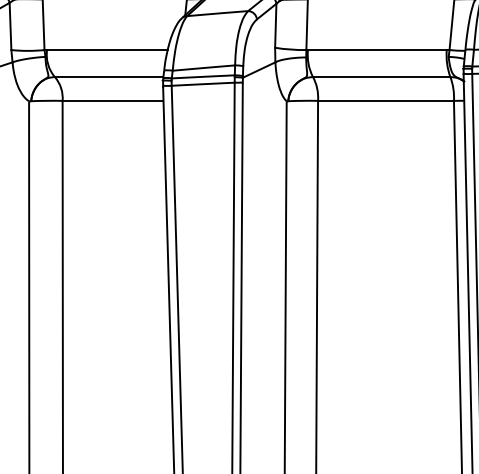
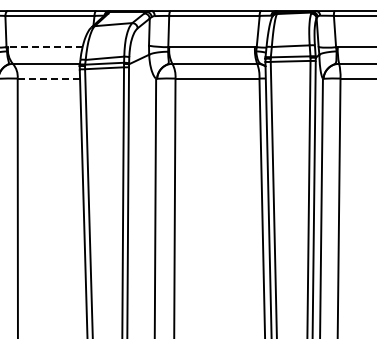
line: (105, 50) -> (44, 47), solid -> dashed
line: (114, 100) -> (49, 78), solid -> dashed

